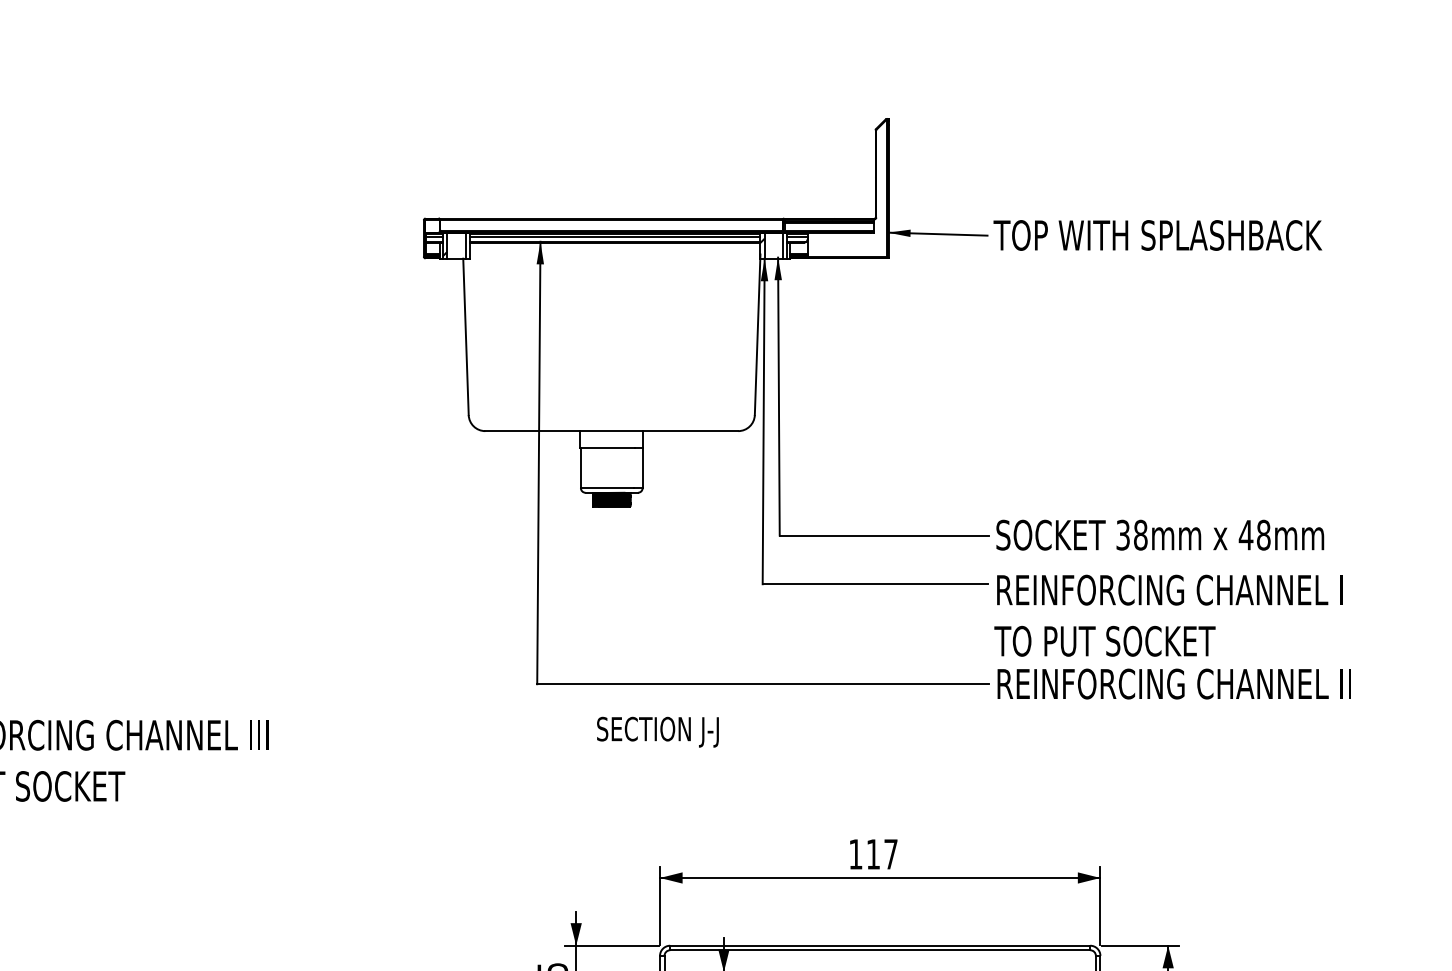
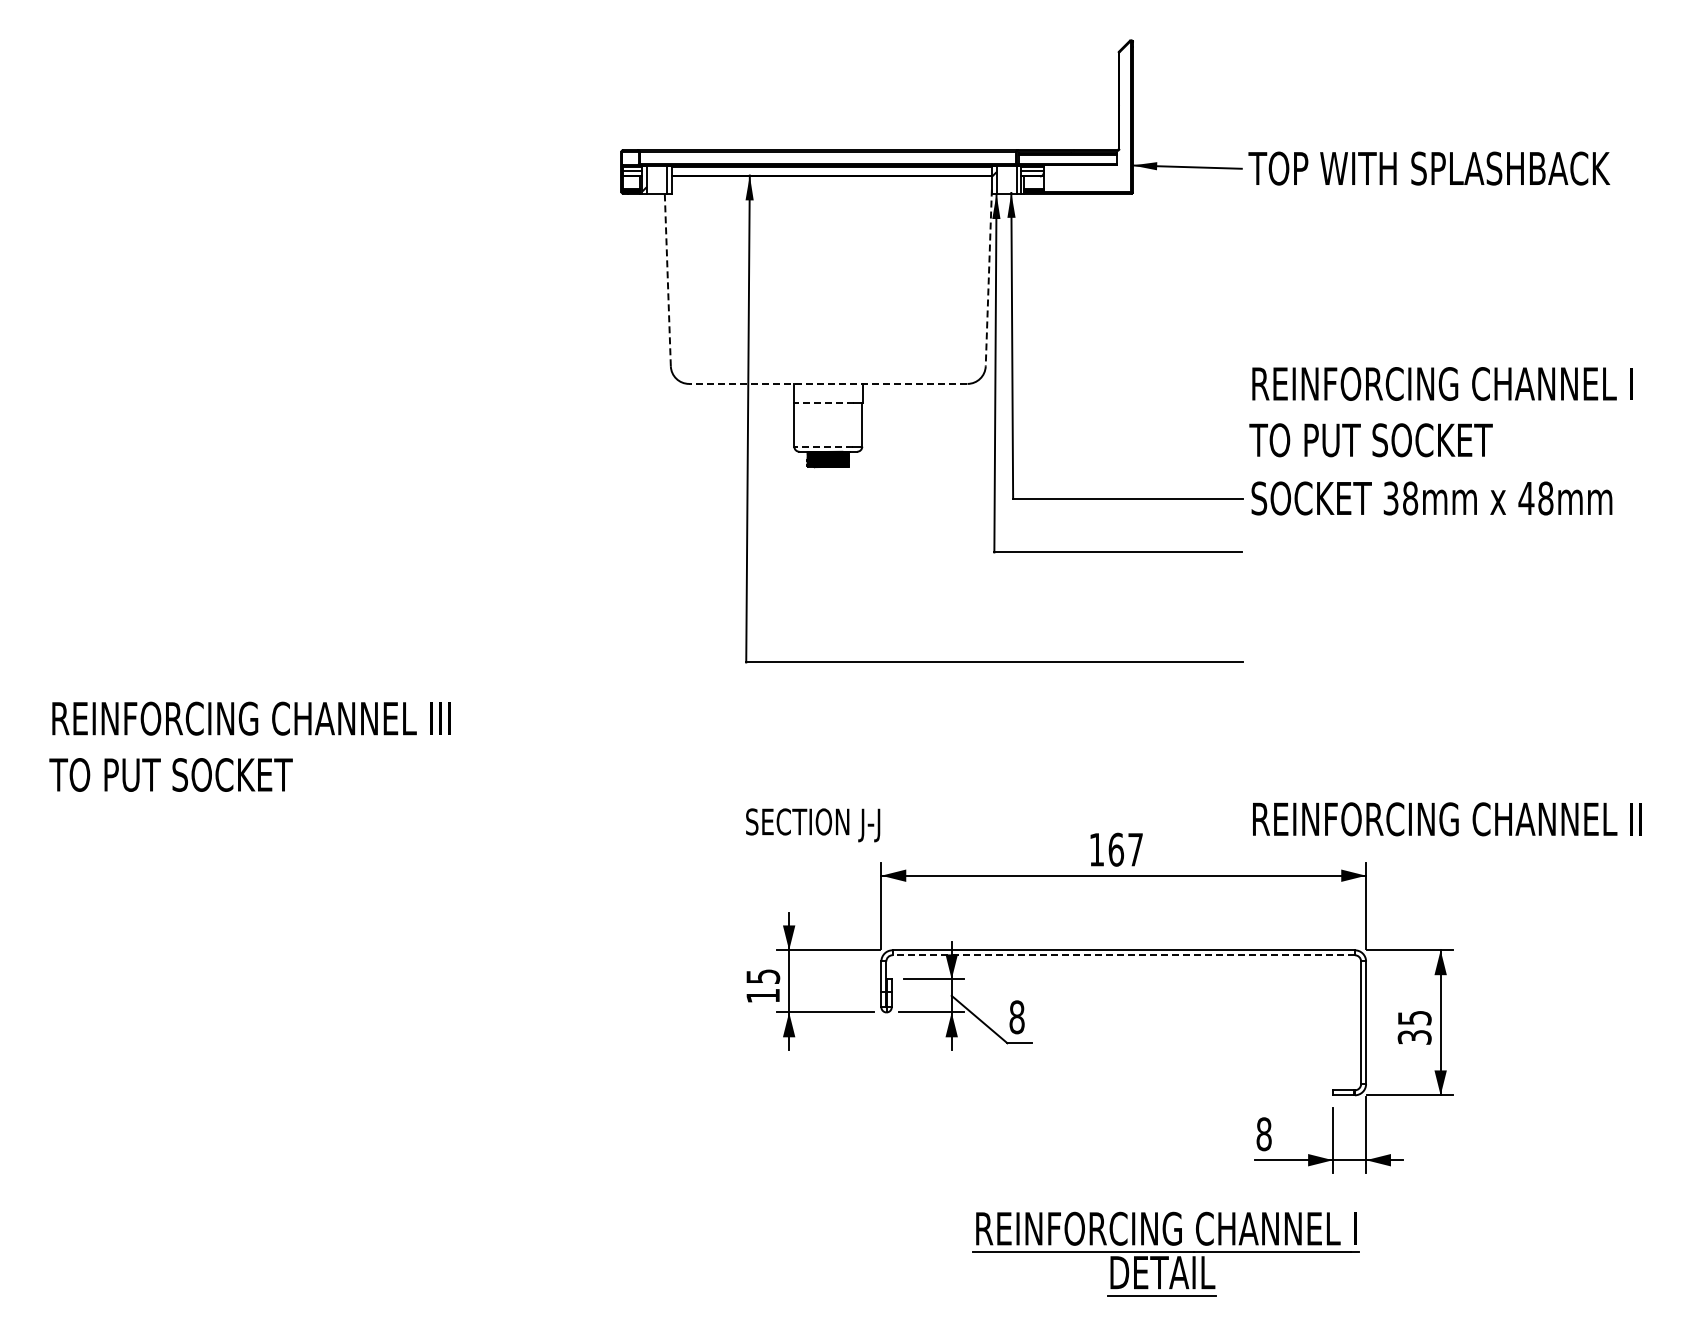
line: (614, 237) -> (831, 170), removed
line: (757, 335) -> (988, 278), solid -> dashed
line: (465, 336) -> (667, 279), solid -> dashed
line: (611, 430) -> (827, 383), solid -> dashed
line: (607, 448) -> (823, 402), solid -> dashed
line: (607, 487) -> (823, 446), solid -> dashed
text: (1168, 616) -> (1440, 412), moved
text: (1174, 684) -> (1447, 819), moved
text: (658, 732) -> (813, 825), moved
text: (873, 854) -> (1116, 849), 117 -> 167
line: (880, 950) -> (1123, 955), solid -> dashed

